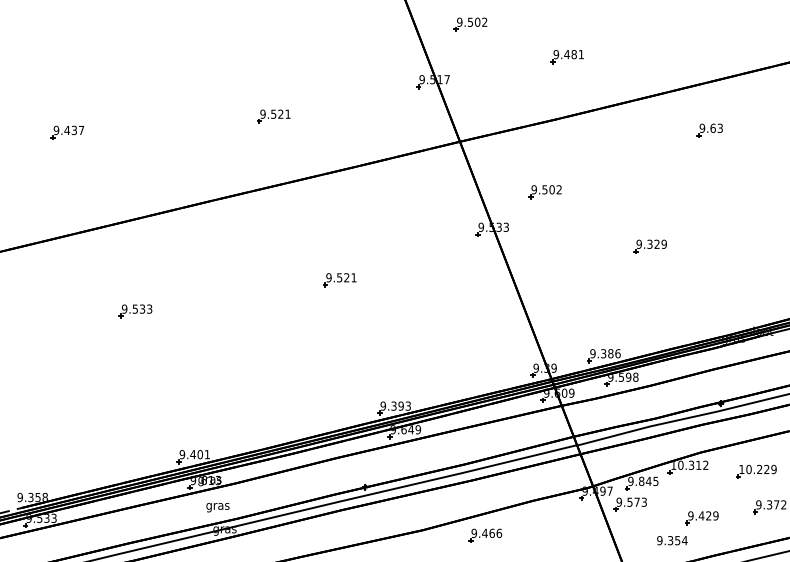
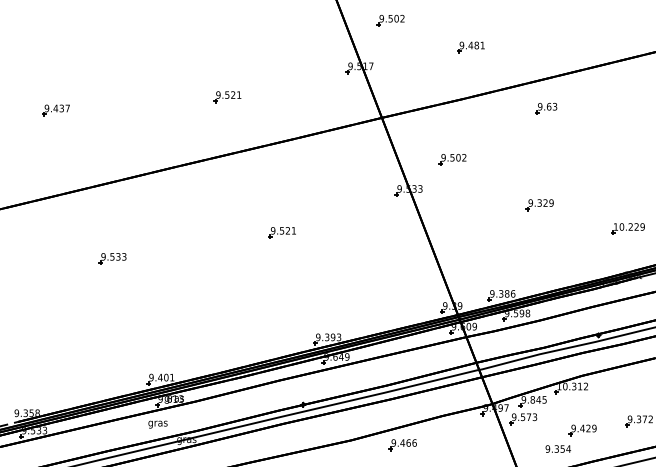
part: (709, 130) -> (546, 108), moved
part: (755, 471) -> (627, 228), moved
text: (217, 507) -> (157, 424), moved

